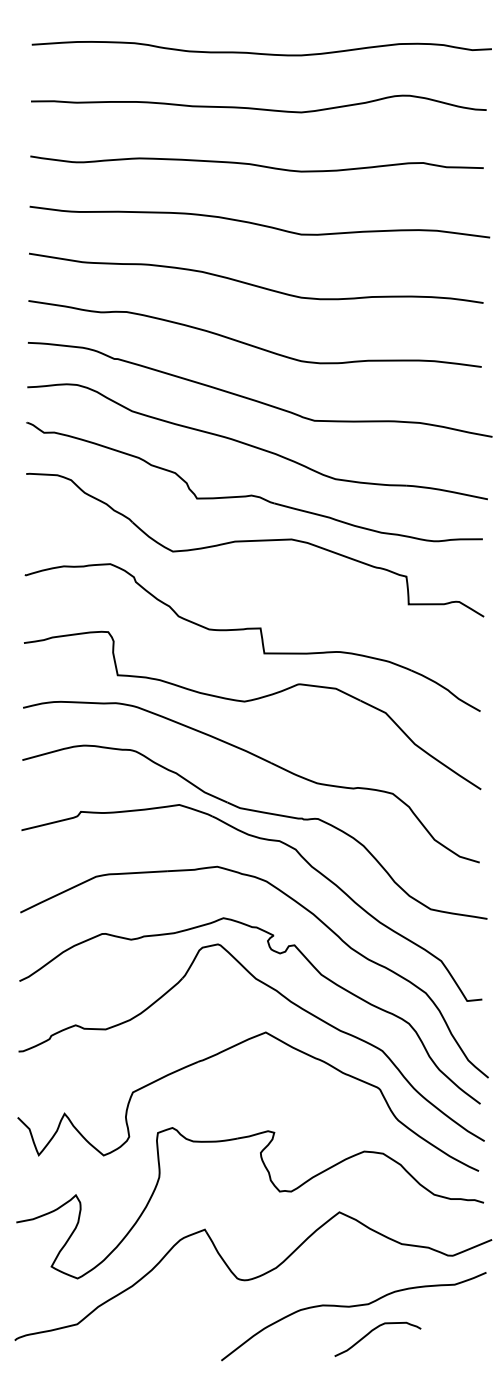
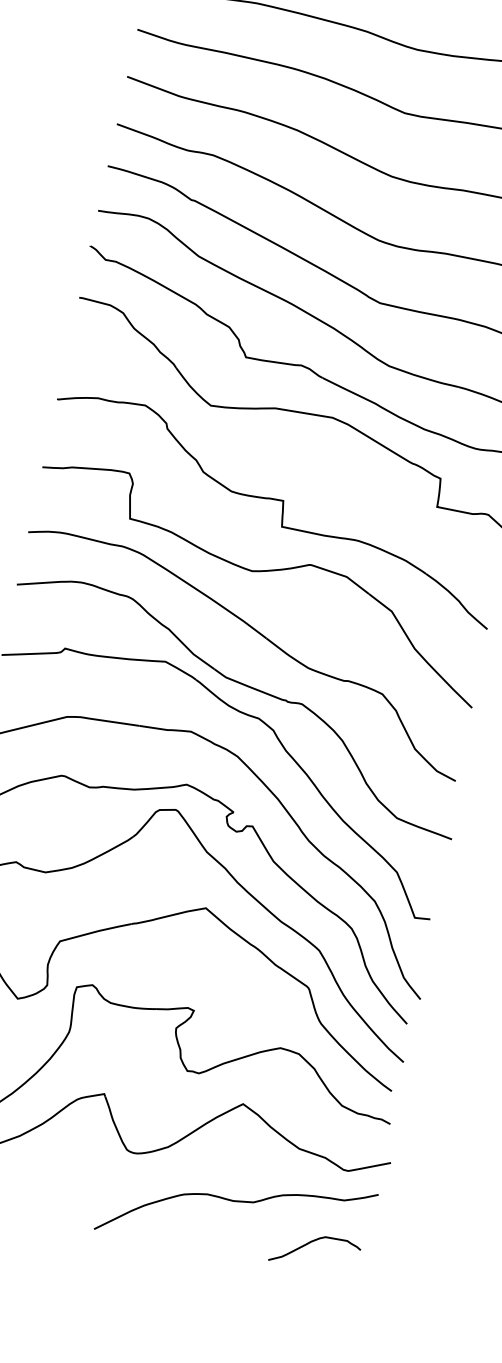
curve: (371, 1332) -> (310, 1243), moved

